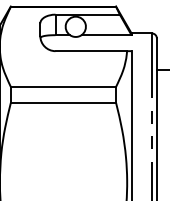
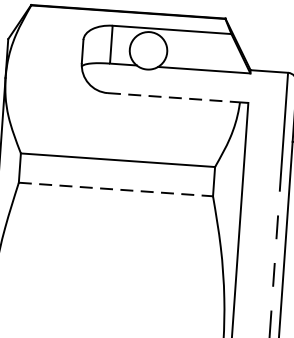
line: (91, 51) -> (174, 98), solid -> dashed
line: (63, 102) -> (116, 188), solid -> dashed

